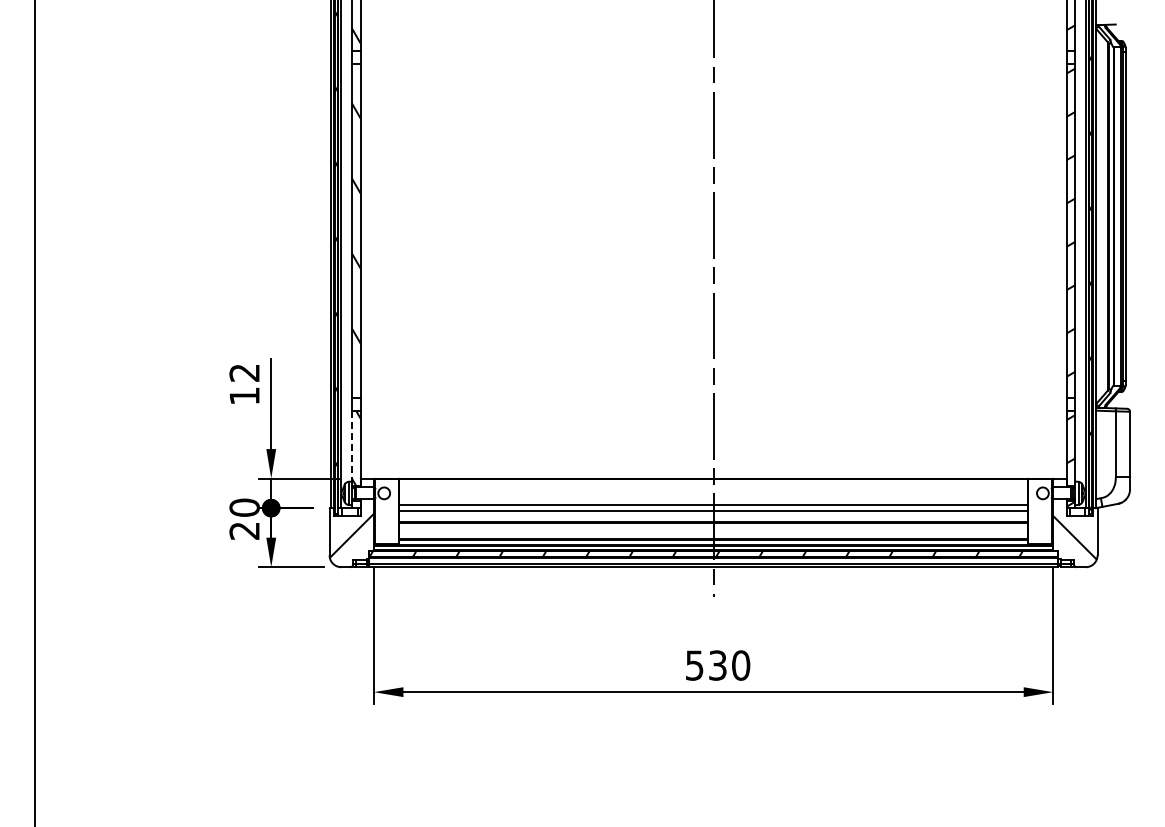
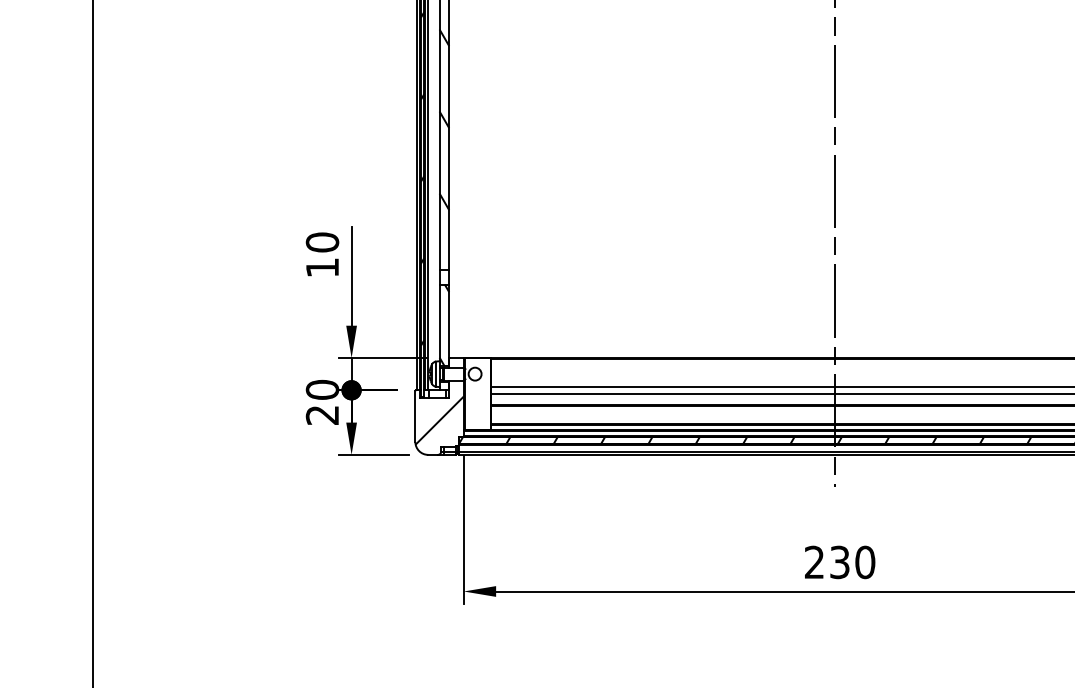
text: (244, 372) -> (322, 242), 12 -> 10
line: (351, 446) -> (439, 322), dashed -> solid
text: (694, 665) -> (814, 562), 530 -> 230

